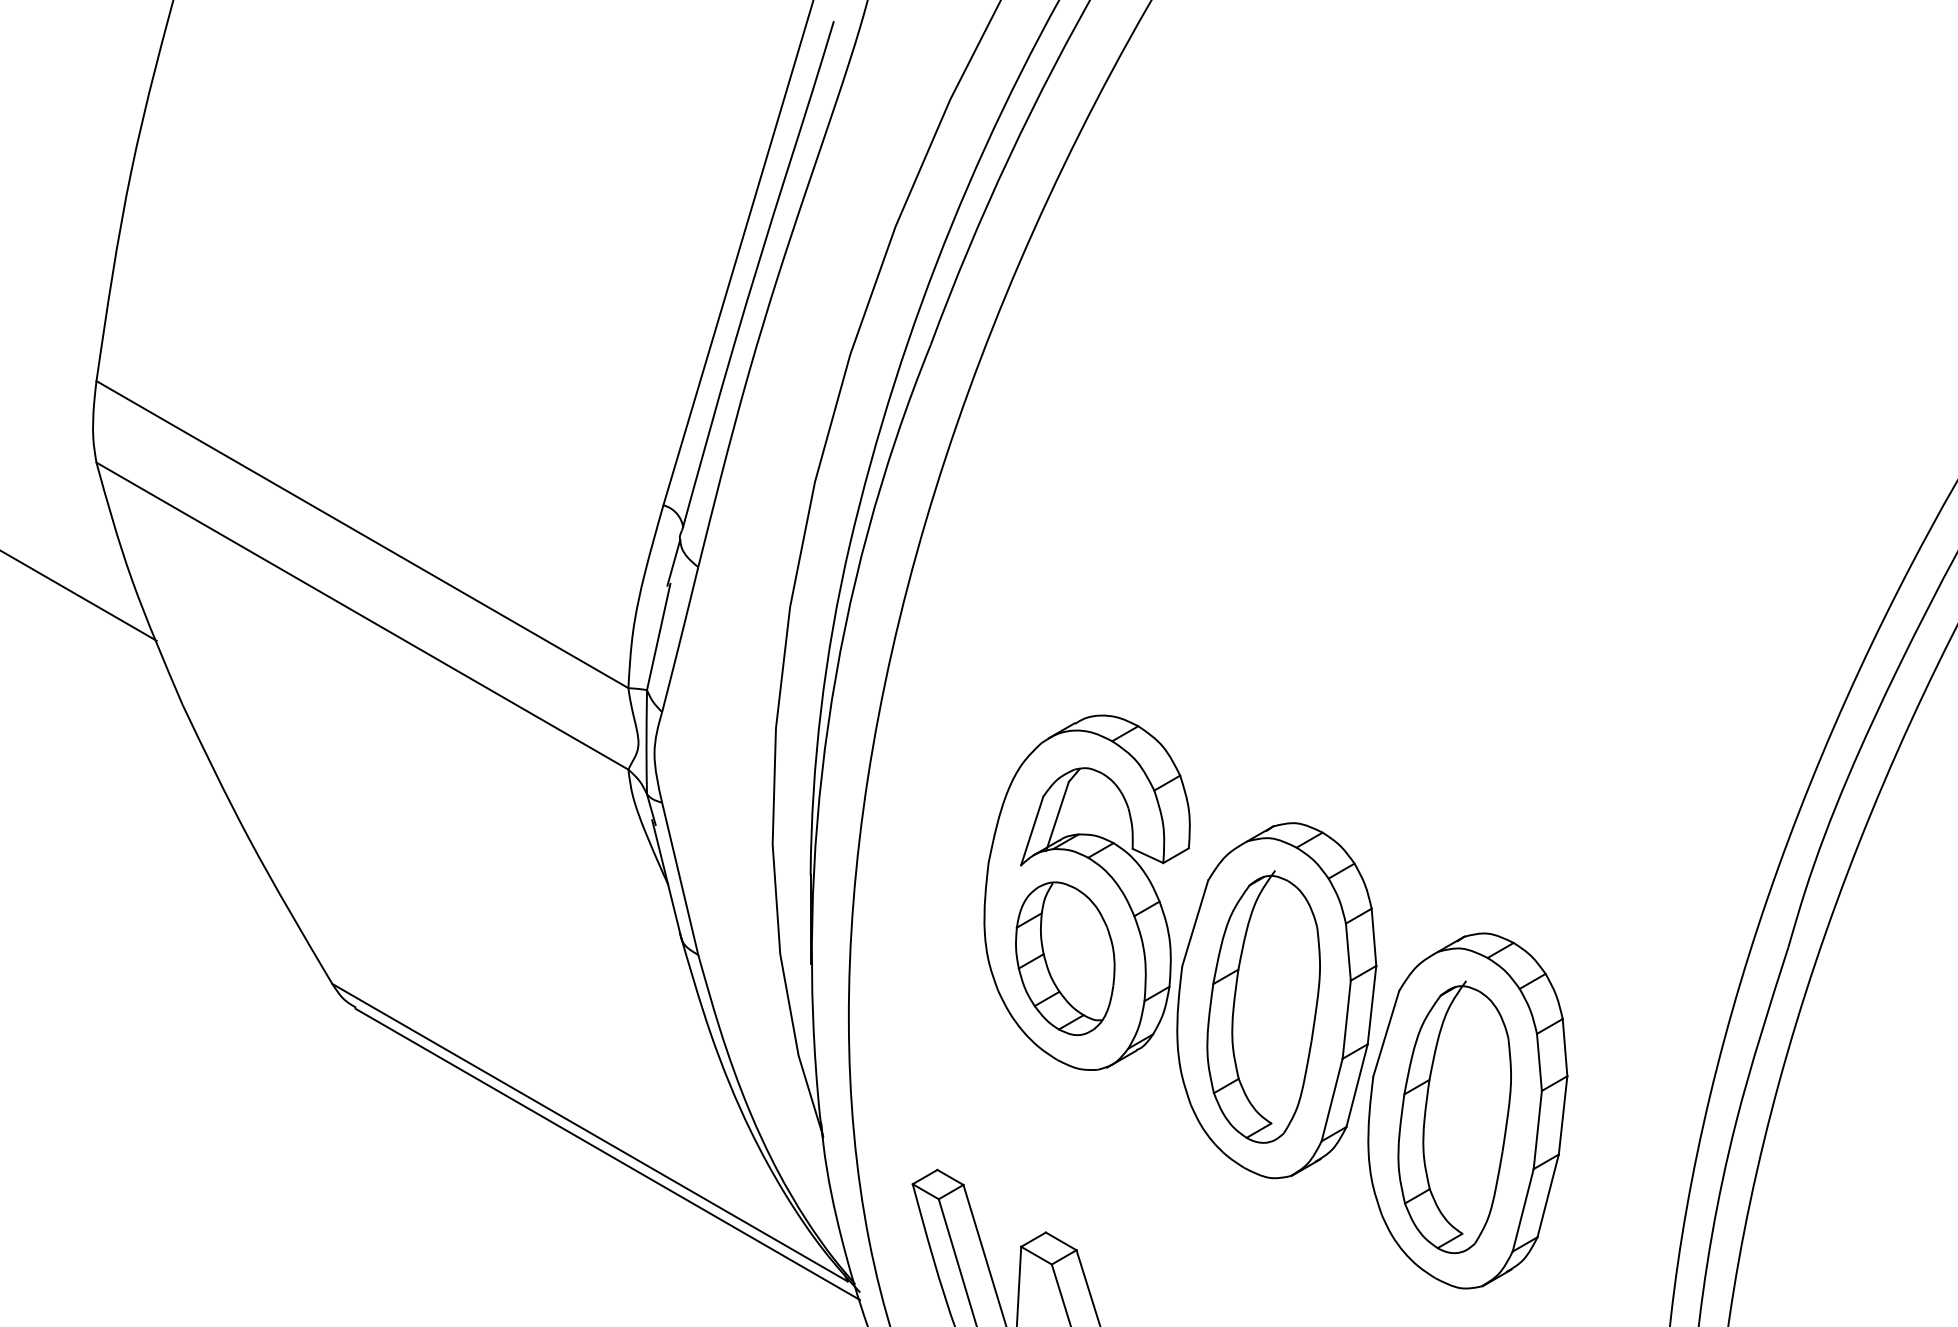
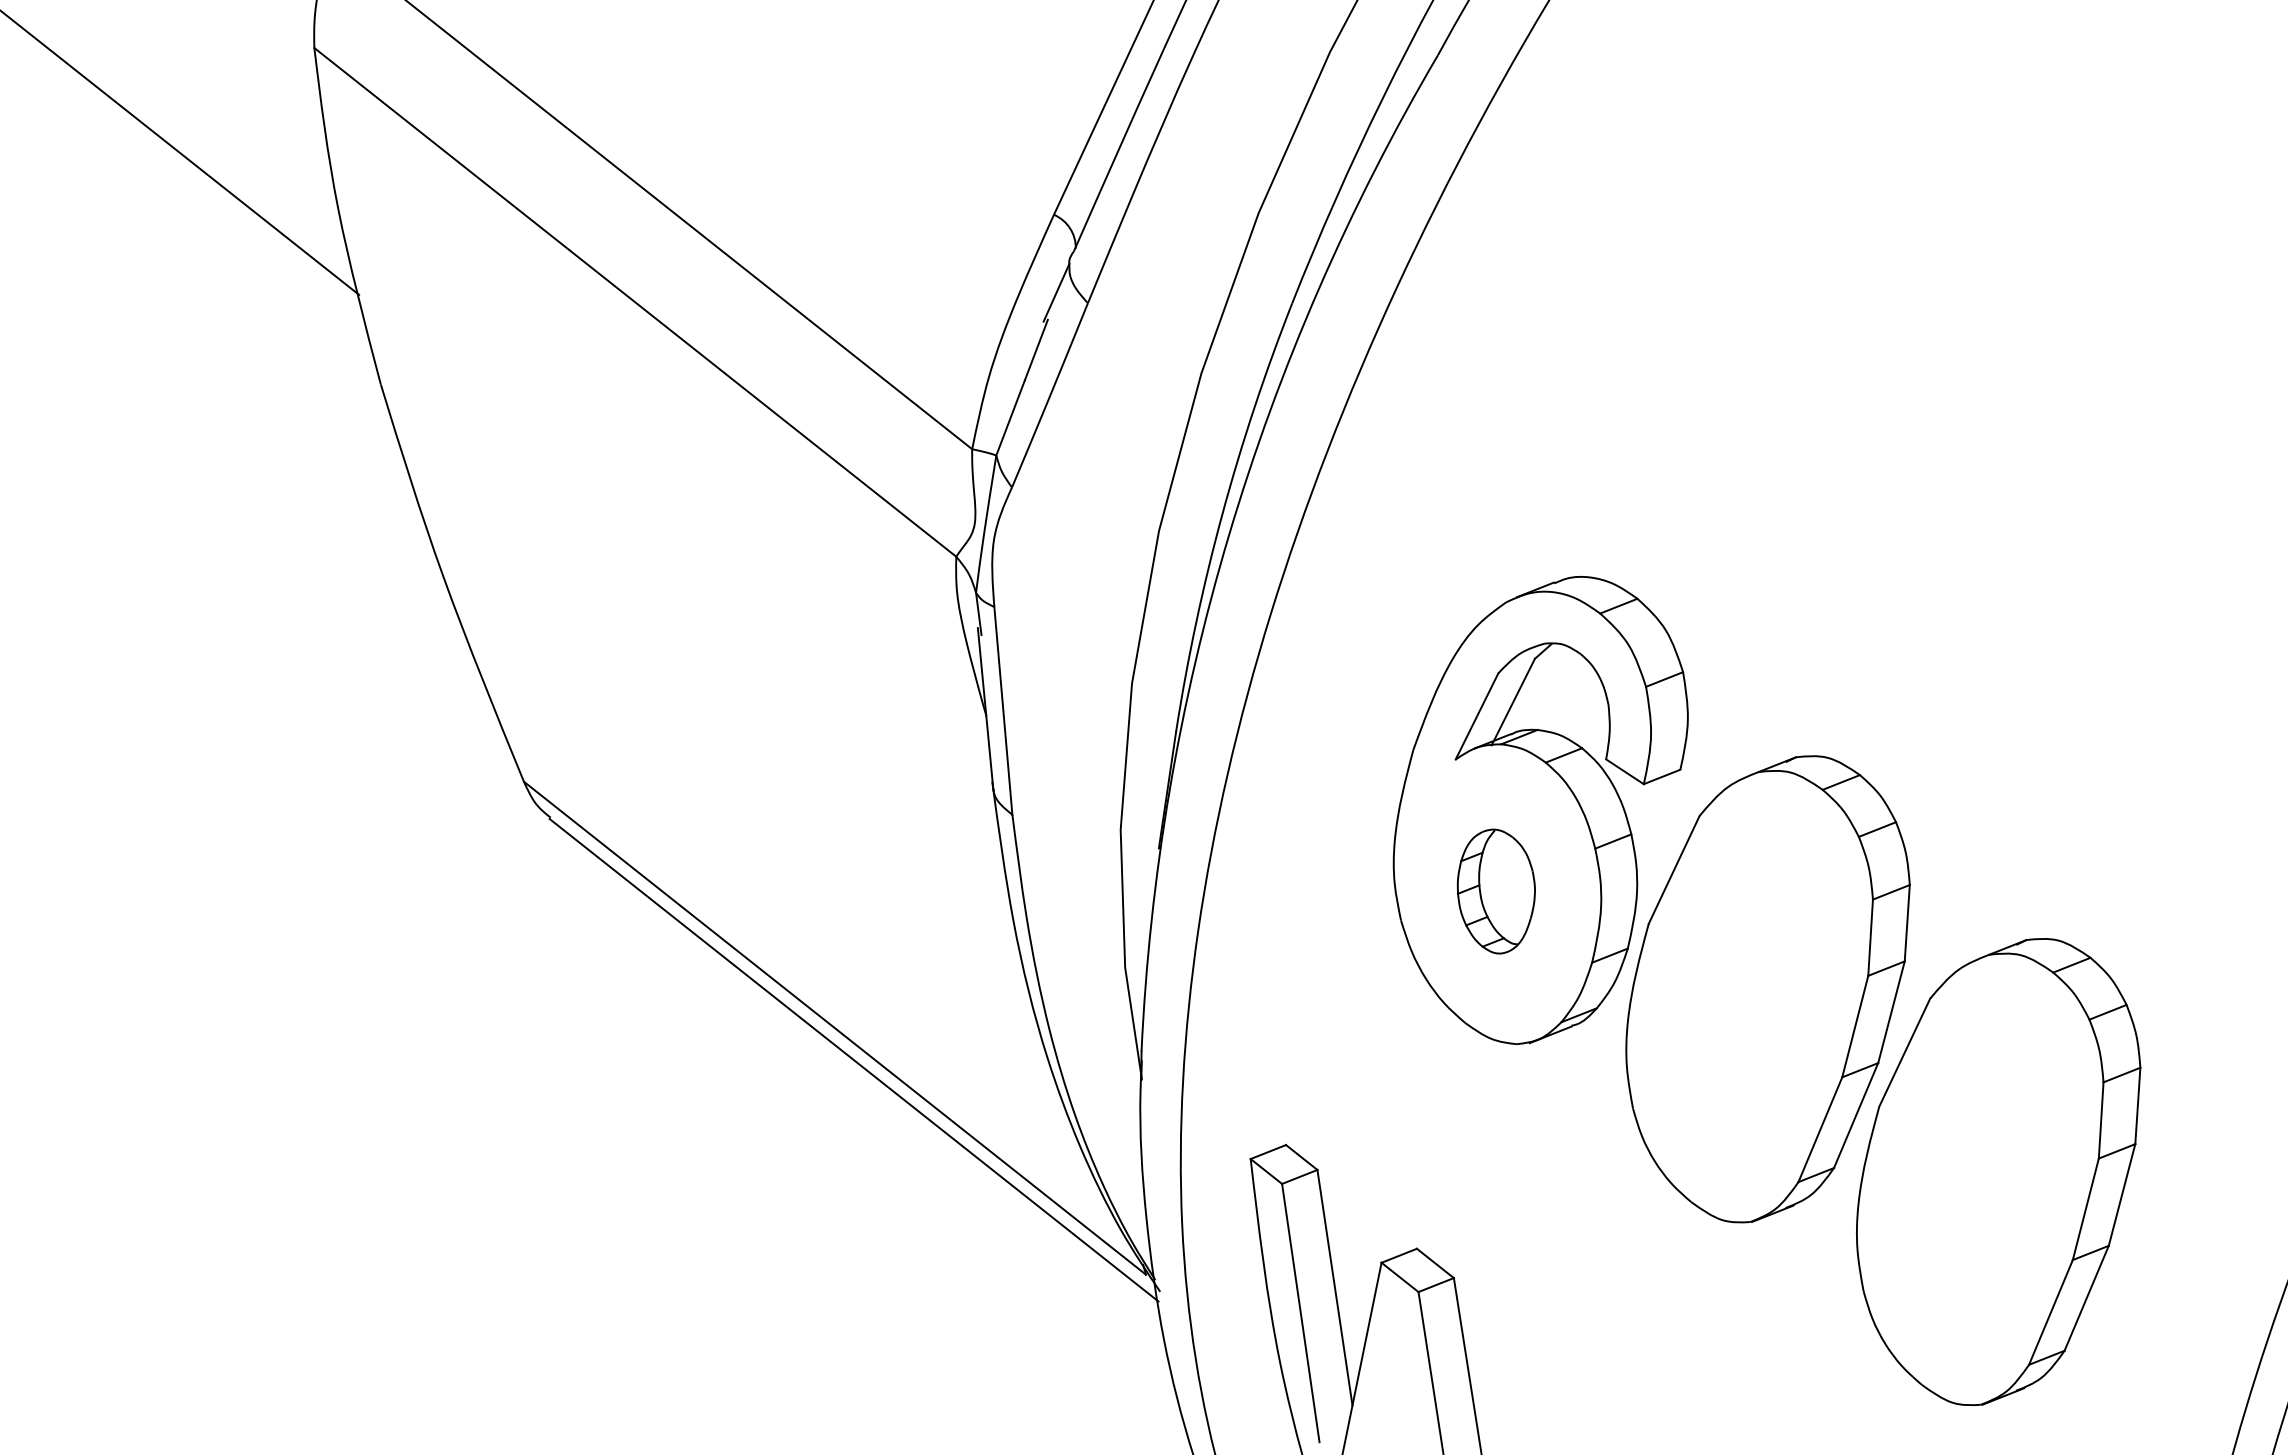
part: (1065, 958) -> (1496, 891), size x0.6
part: (1263, 1006) -> (1748, 992), removed
part: (1454, 1117) -> (1978, 1176), removed

